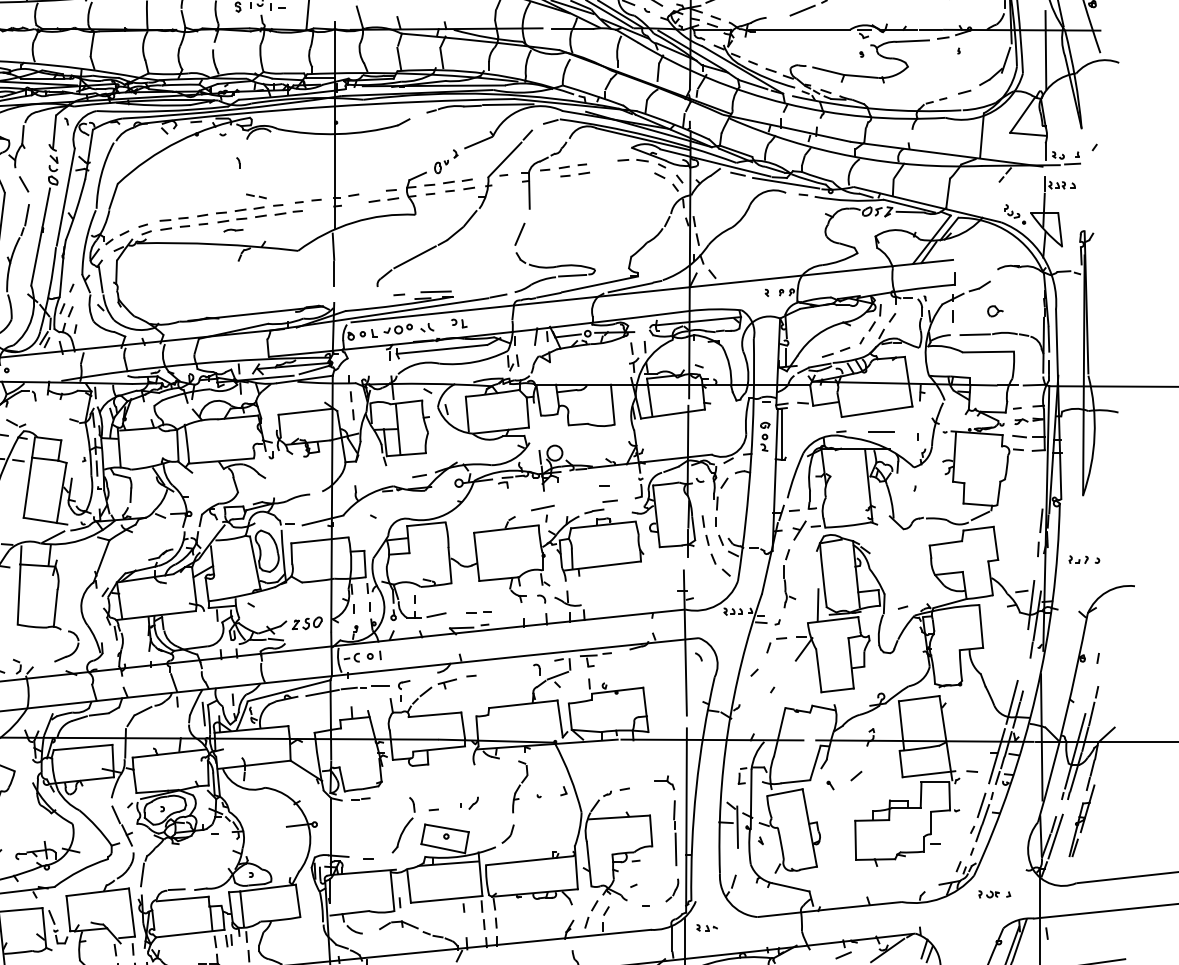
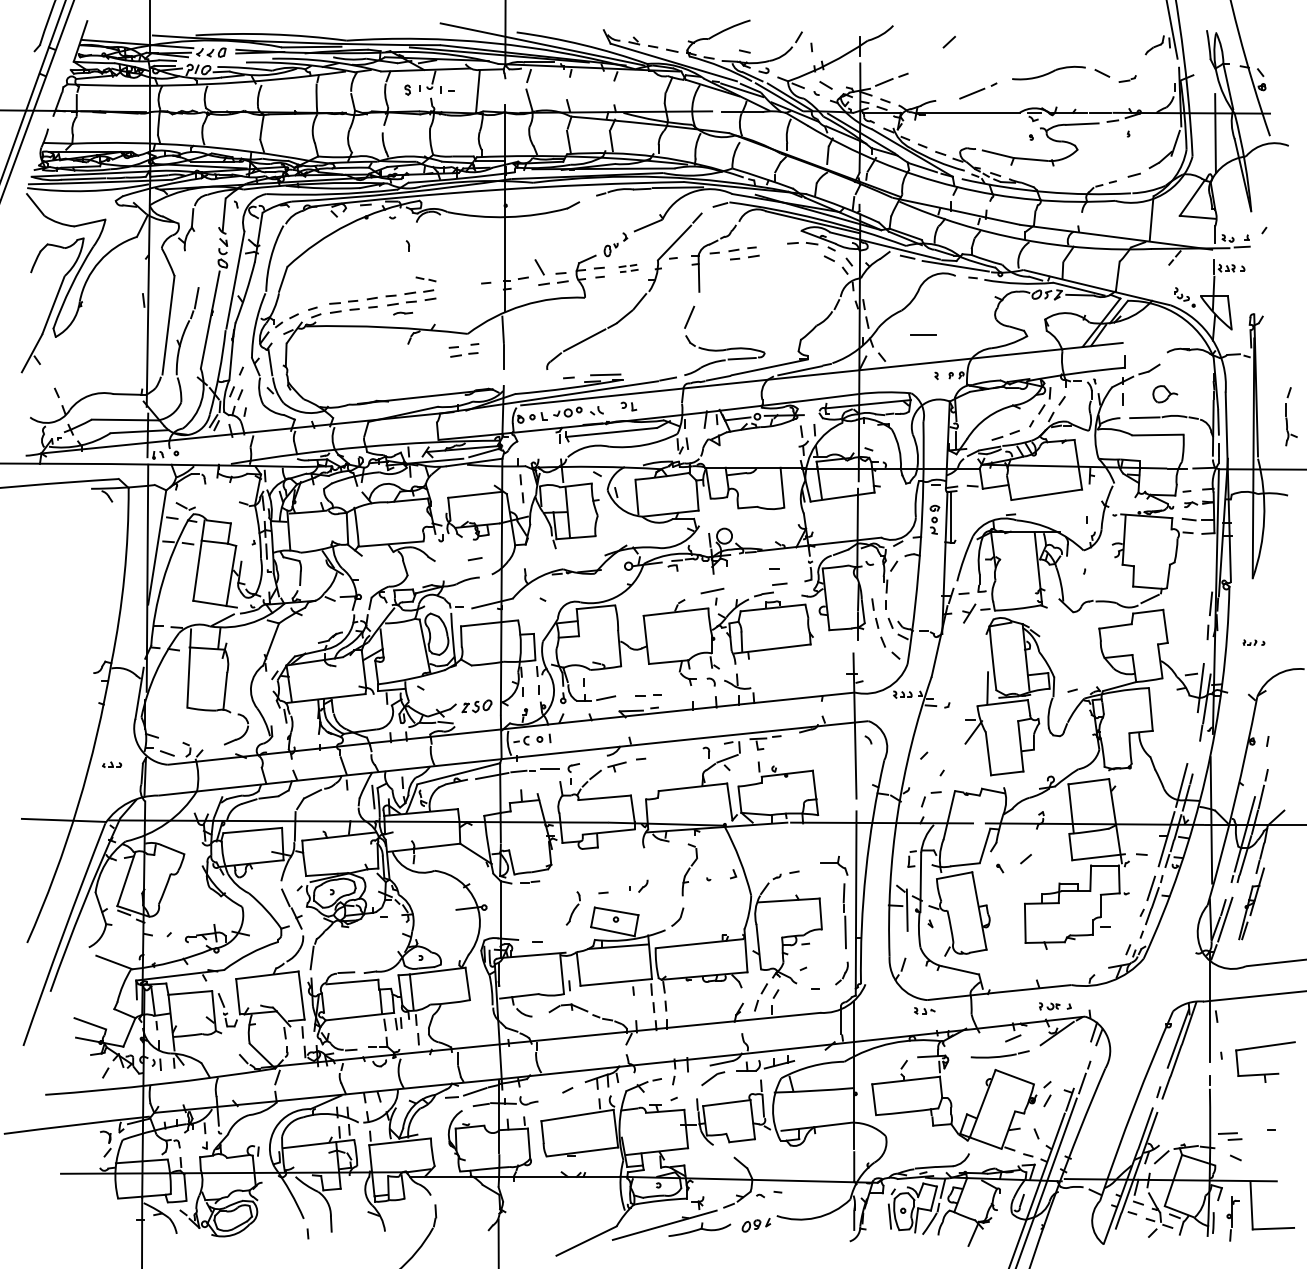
line: (23, 184) -> (539, 267), moved
part: (458, 185) -> (628, 268), size x0.6
part: (287, 208) -> (463, 350), moved
part: (994, 311) -> (1164, 394), size x1.6
line: (880, 431) -> (923, 334), moved
line: (418, 476) -> (474, 559), moved
part: (1083, 559) -> (1253, 642), size x0.7
part: (789, 578) -> (1291, 416), moved
part: (776, 645) -> (931, 799), moved
part: (664, 782) -> (834, 865), size x1.4
part: (403, 825) -> (573, 908), size x0.6
part: (994, 894) -> (1055, 1006), moved
part: (706, 927) -> (924, 1010), moved

